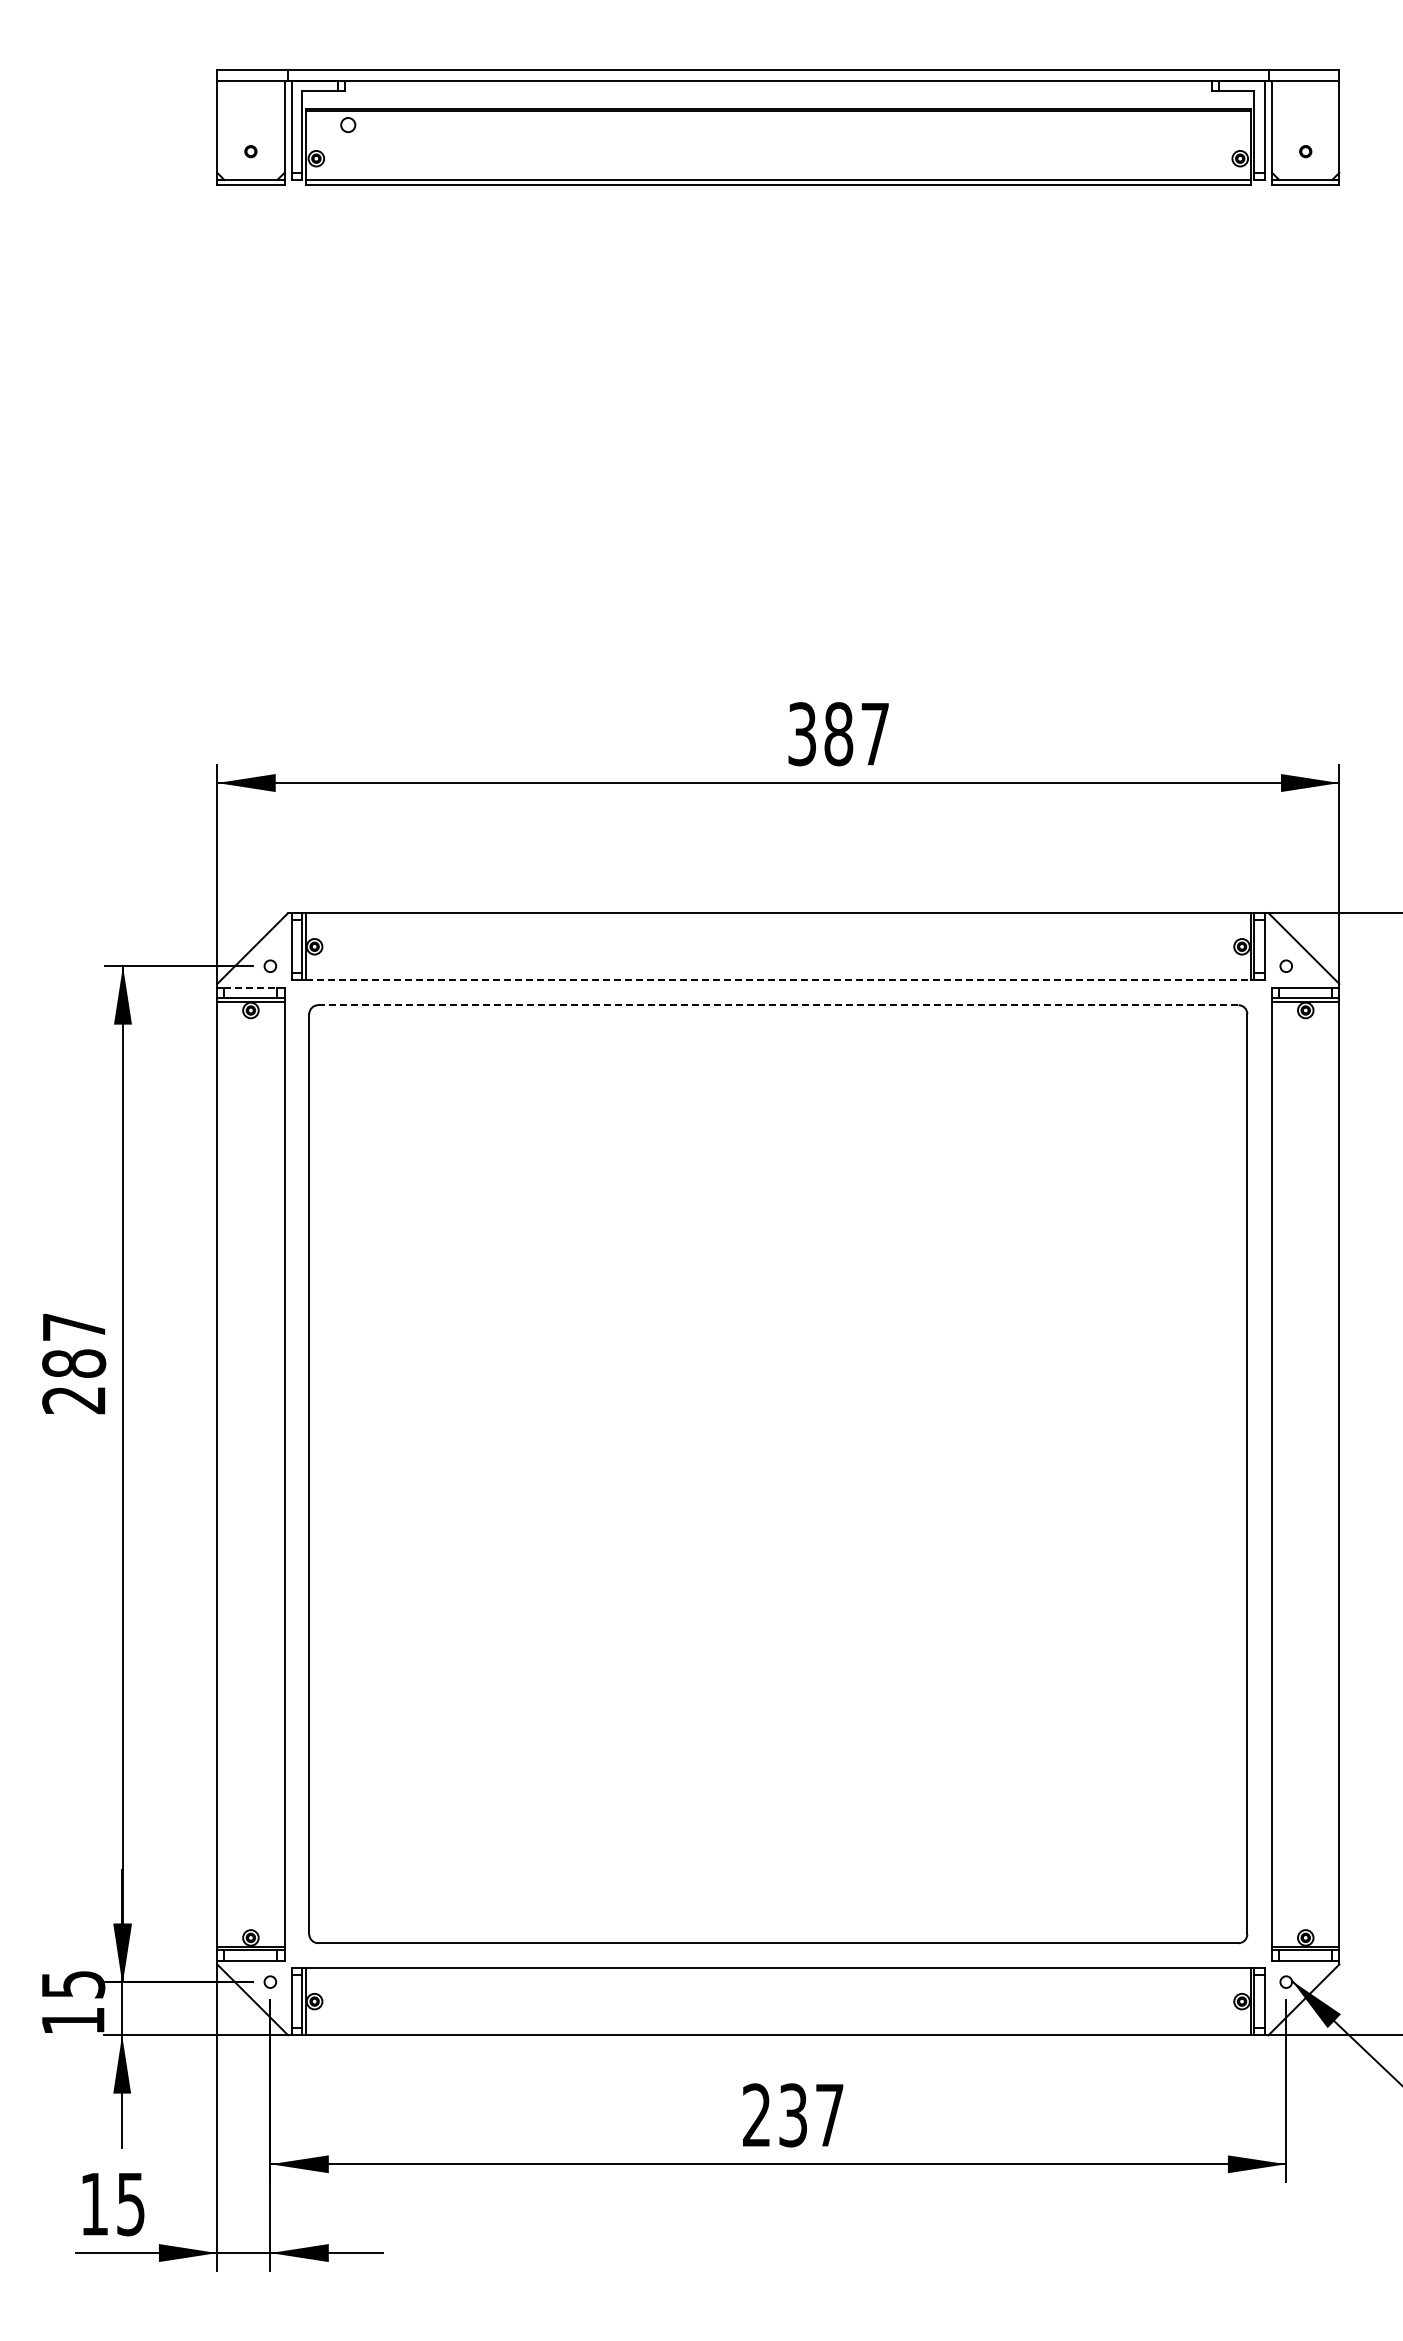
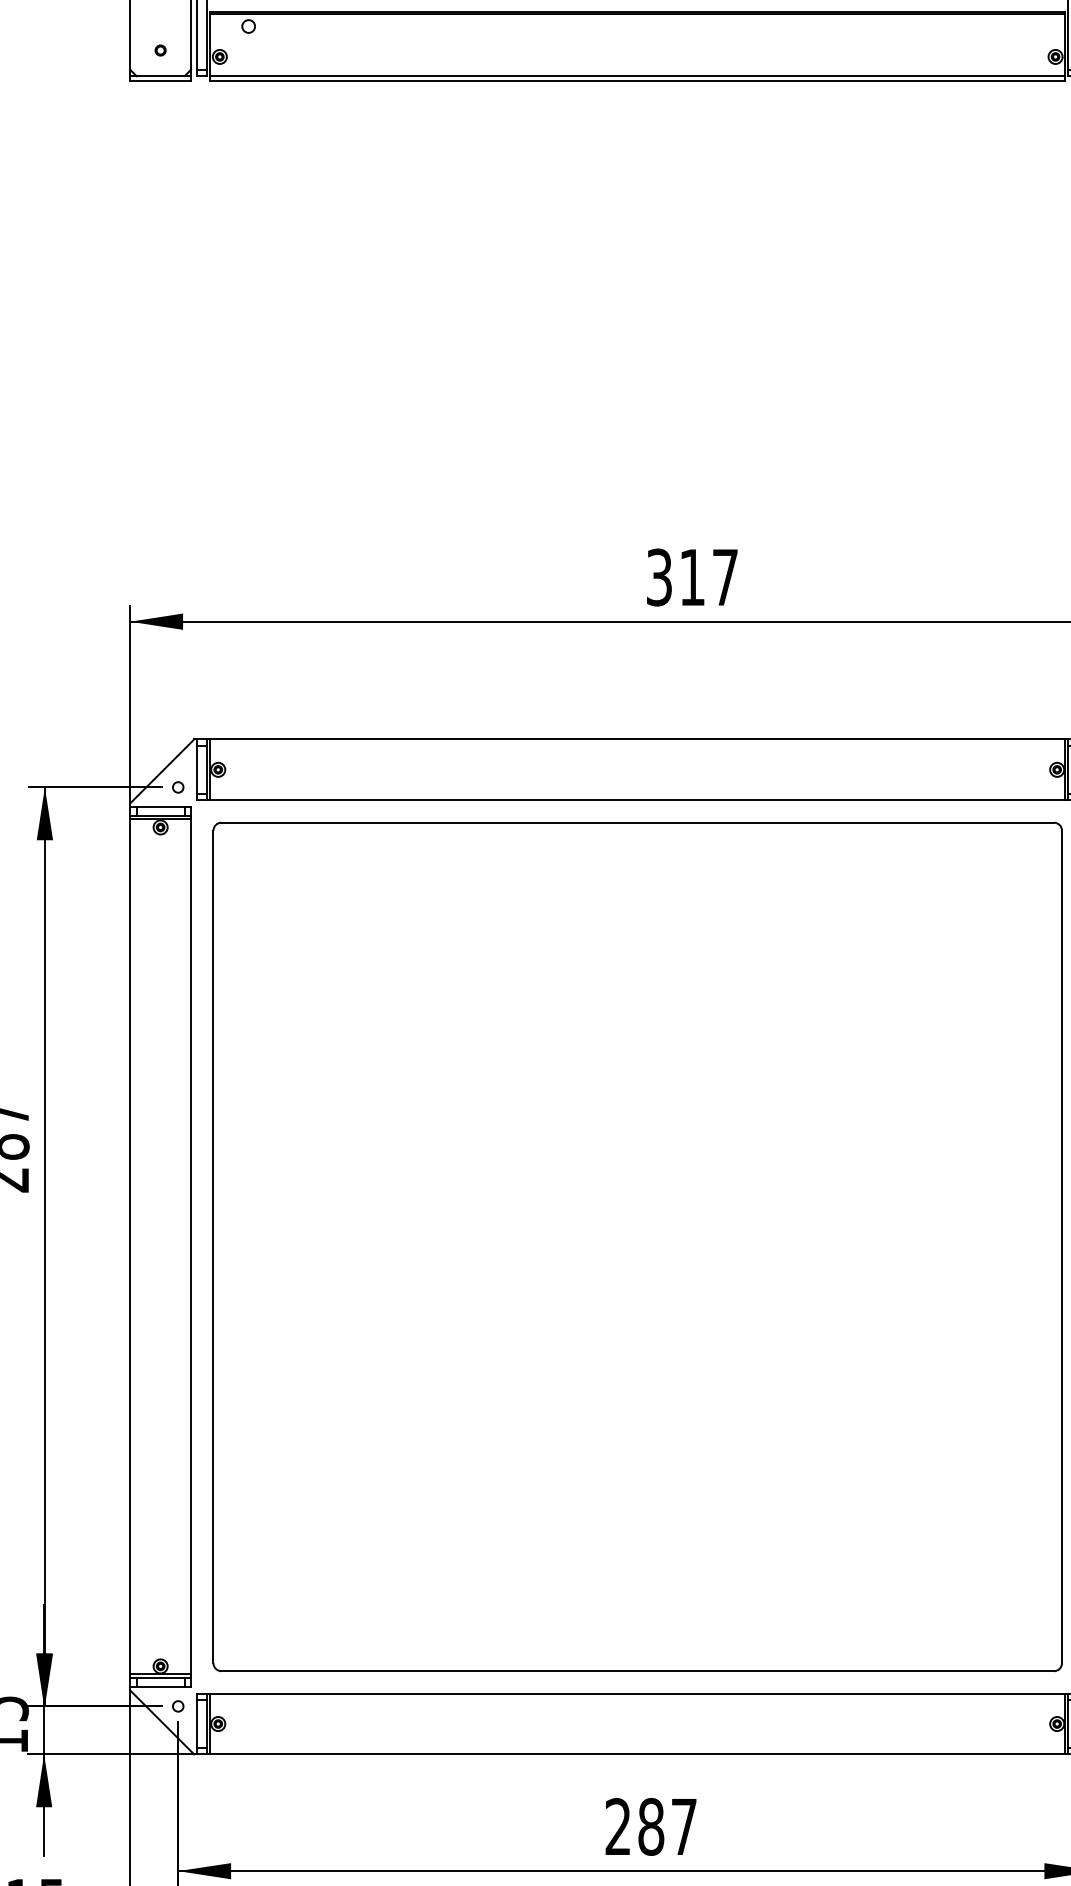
text: (838, 734) -> (692, 577), 387 -> 317
line: (778, 980) -> (637, 800), dashed -> solid
line: (250, 987) -> (160, 806), dashed -> solid
line: (778, 1005) -> (637, 822), dashed -> solid
text: (793, 2115) -> (651, 1827), 237 -> 287

